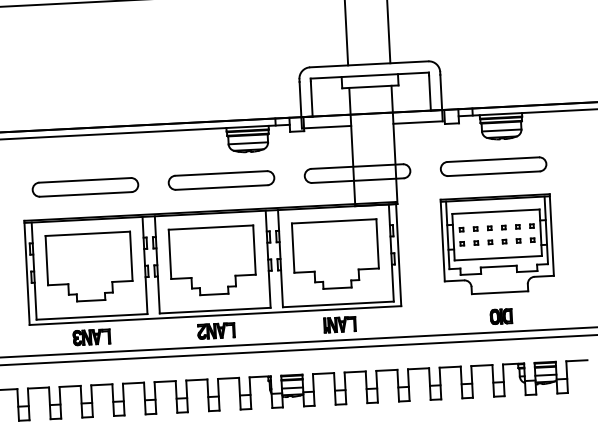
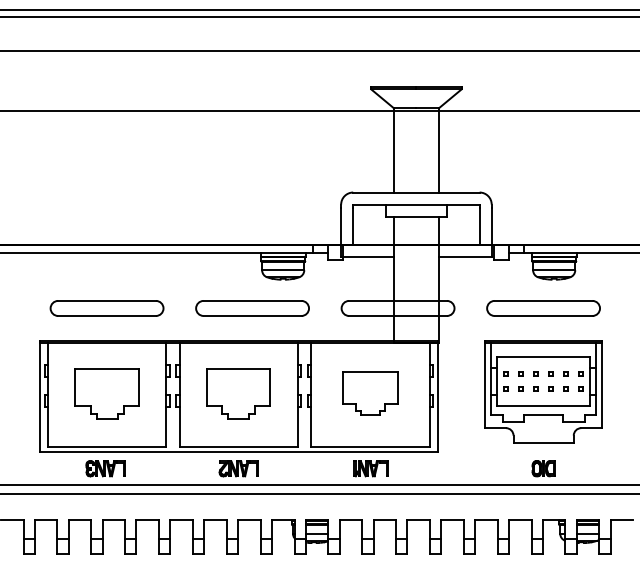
part: (335, 254) -> (370, 393), size x0.6
part: (212, 260) -> (238, 393), size x0.7
part: (88, 266) -> (106, 393), size x0.7

